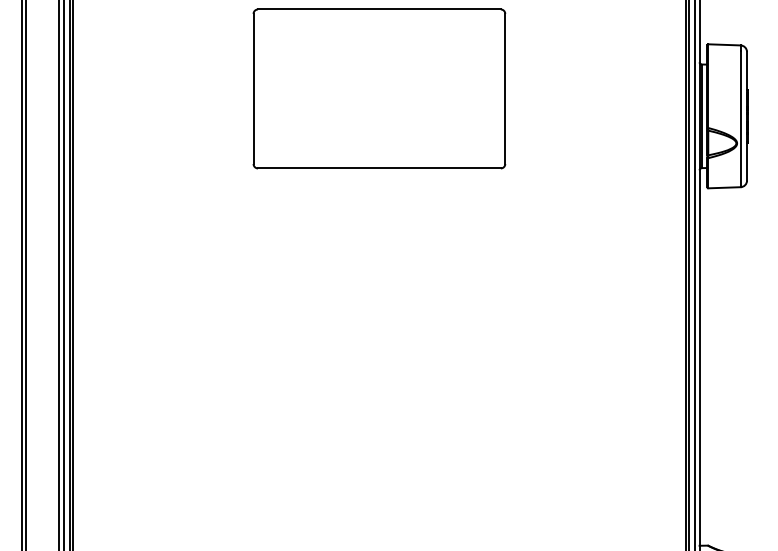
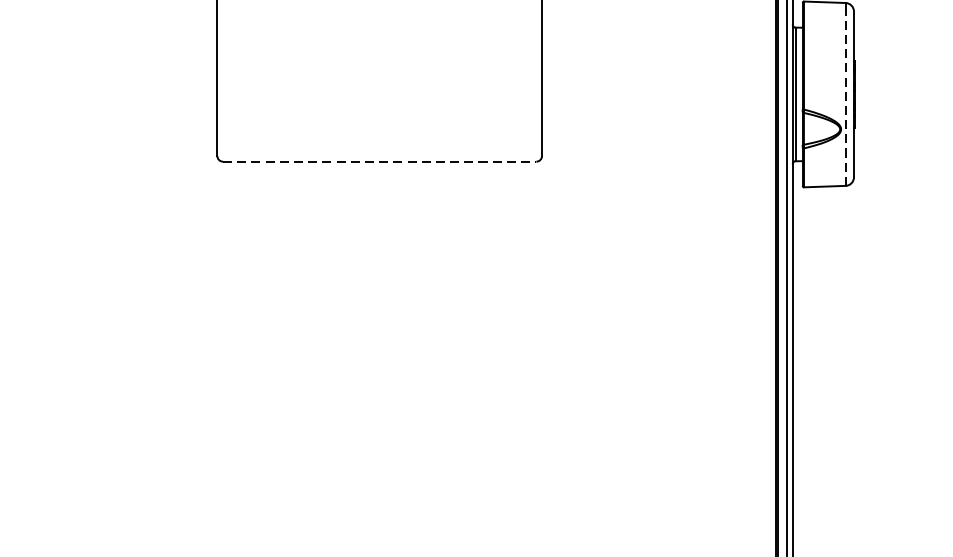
line: (740, 118) -> (845, 97), solid -> dashed
line: (379, 168) -> (379, 161), solid -> dashed

